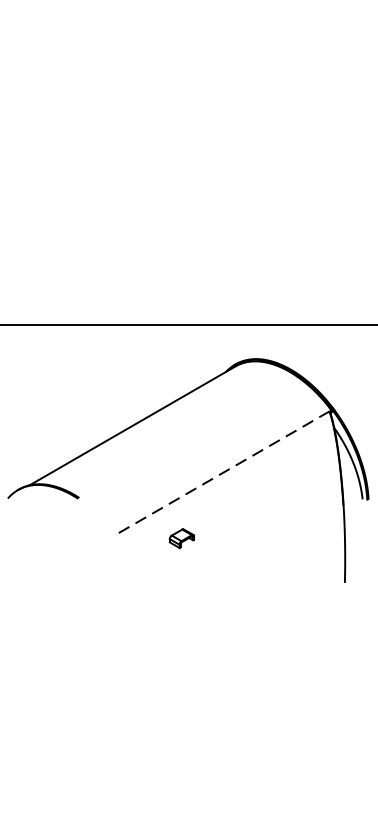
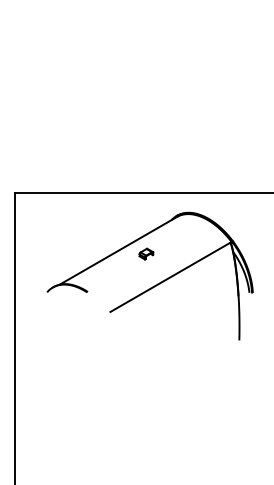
line: (224, 472) -> (170, 277), dashed -> solid
part: (182, 537) -> (146, 253), moved

